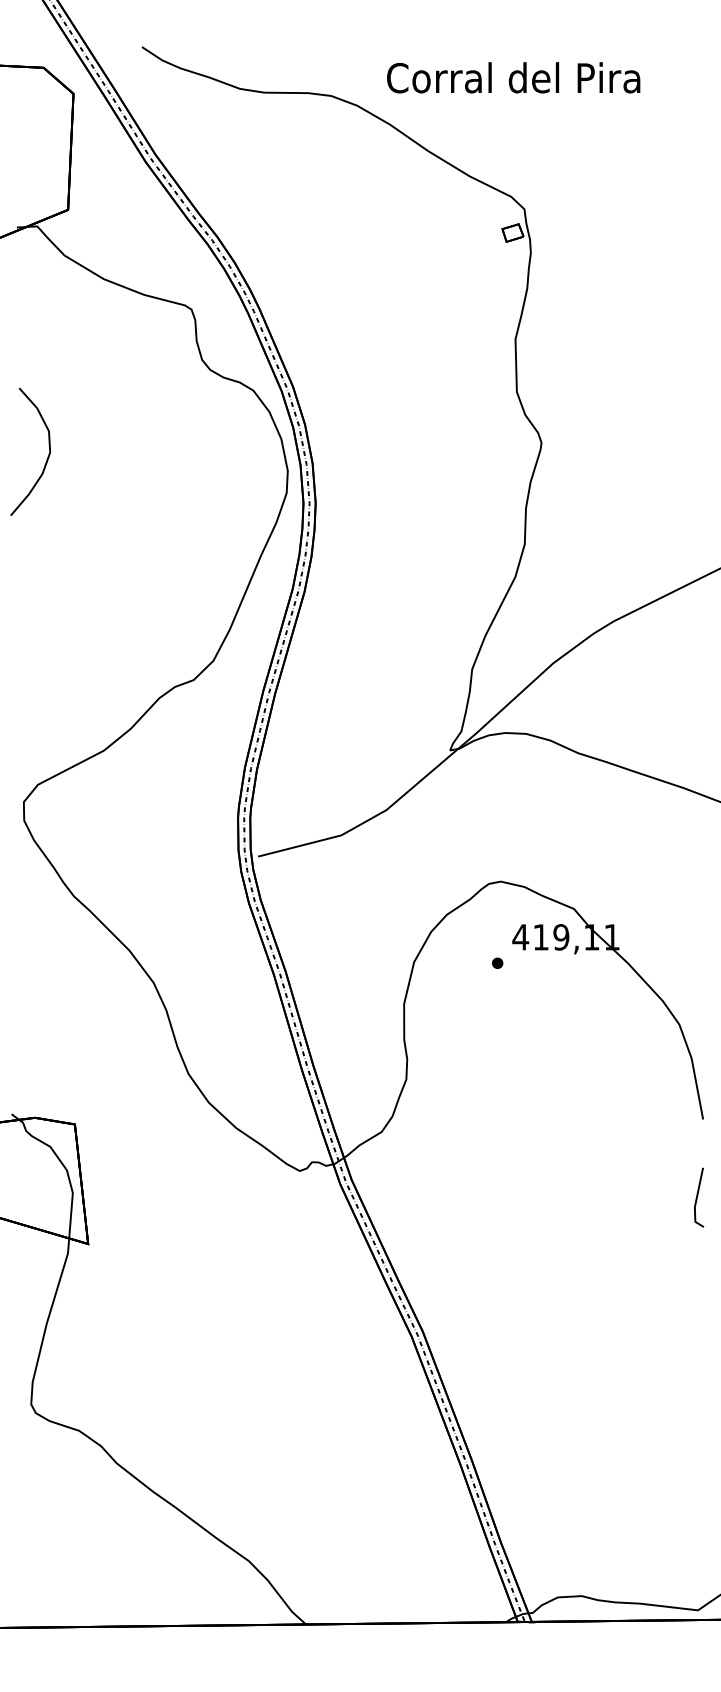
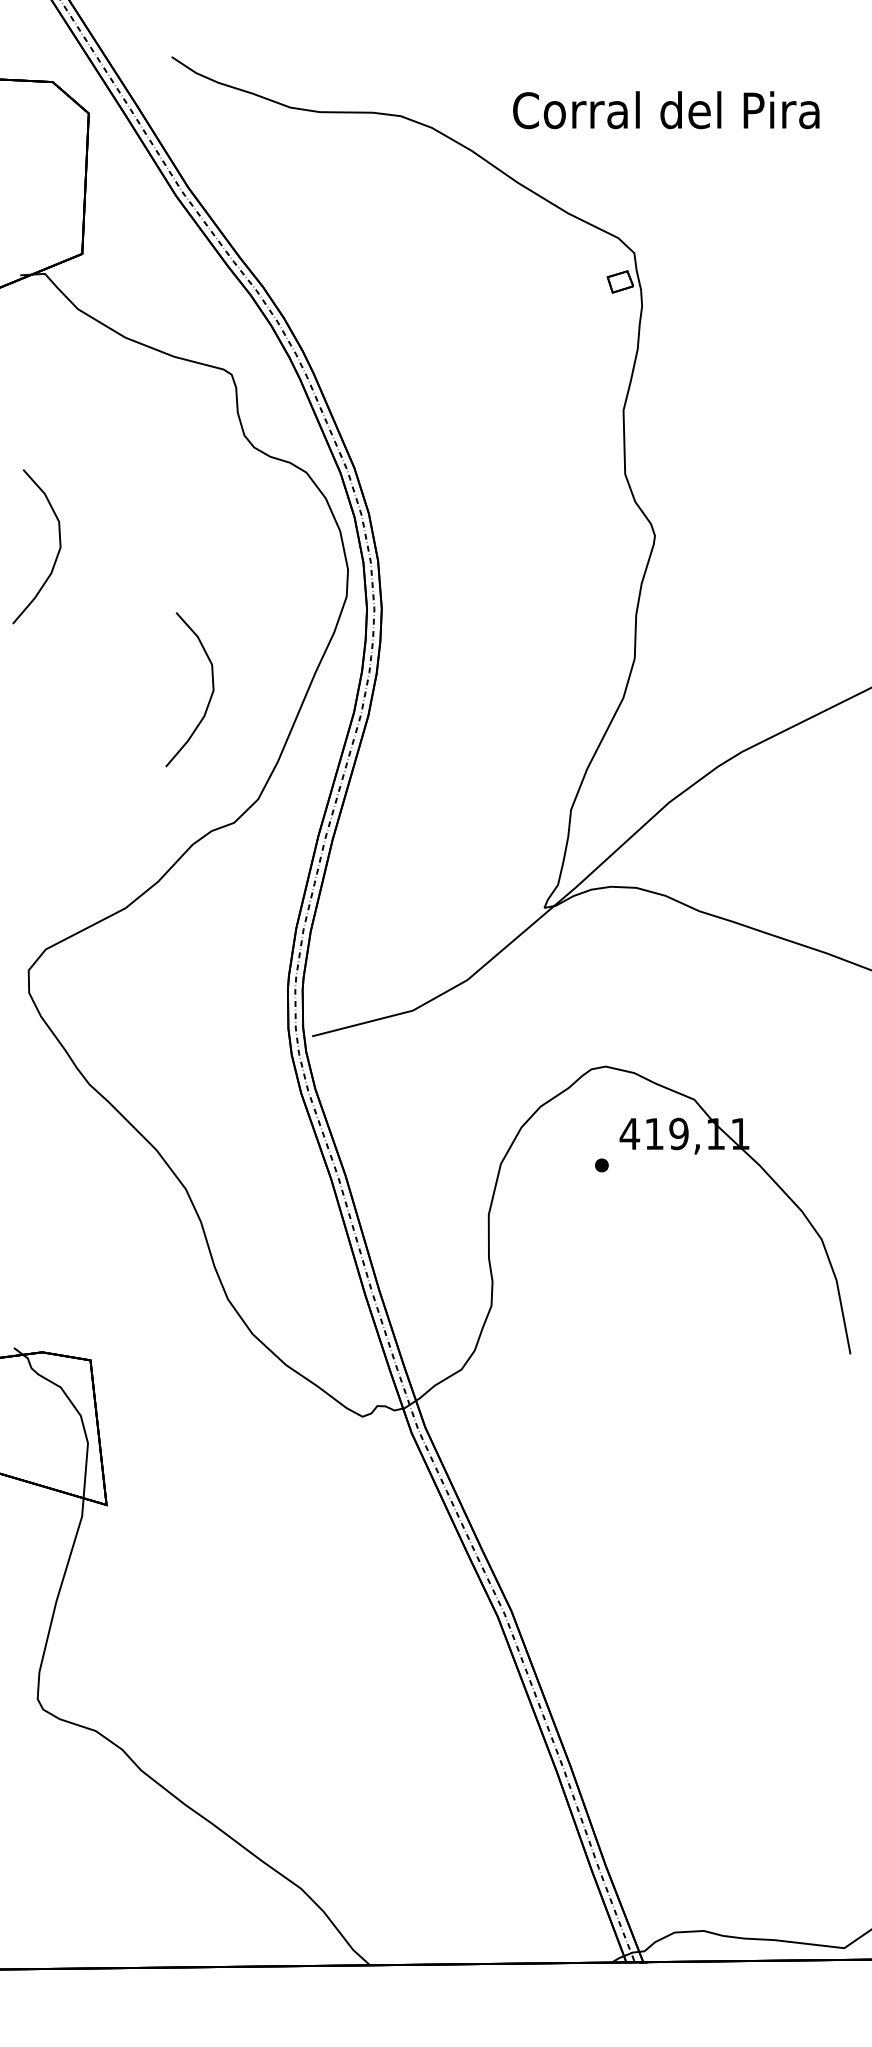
text: (513, 78) -> (666, 110), moved
curve: (174, 574) -> (210, 695), added
line: (698, 1196) -> (844, 1447), removed

